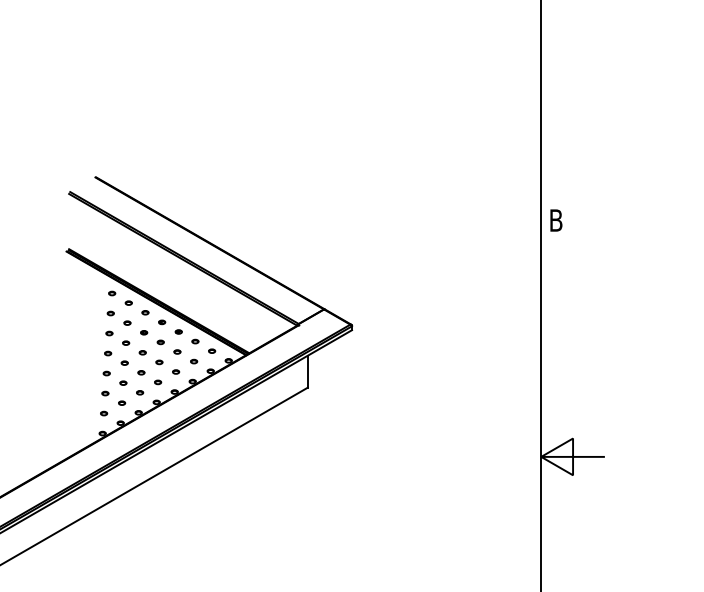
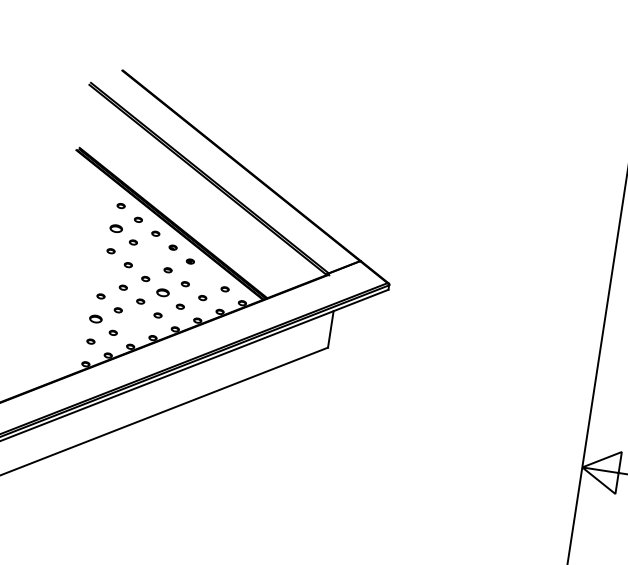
part: (110, 313) -> (115, 228), size x1.6
part: (144, 332) -> (151, 256), removed
part: (195, 341) -> (207, 275), removed
part: (108, 353) -> (106, 273), removed
part: (159, 362) -> (163, 293), size x1.6
part: (140, 392) -> (136, 323), removed
part: (105, 393) -> (96, 318), size x1.6

